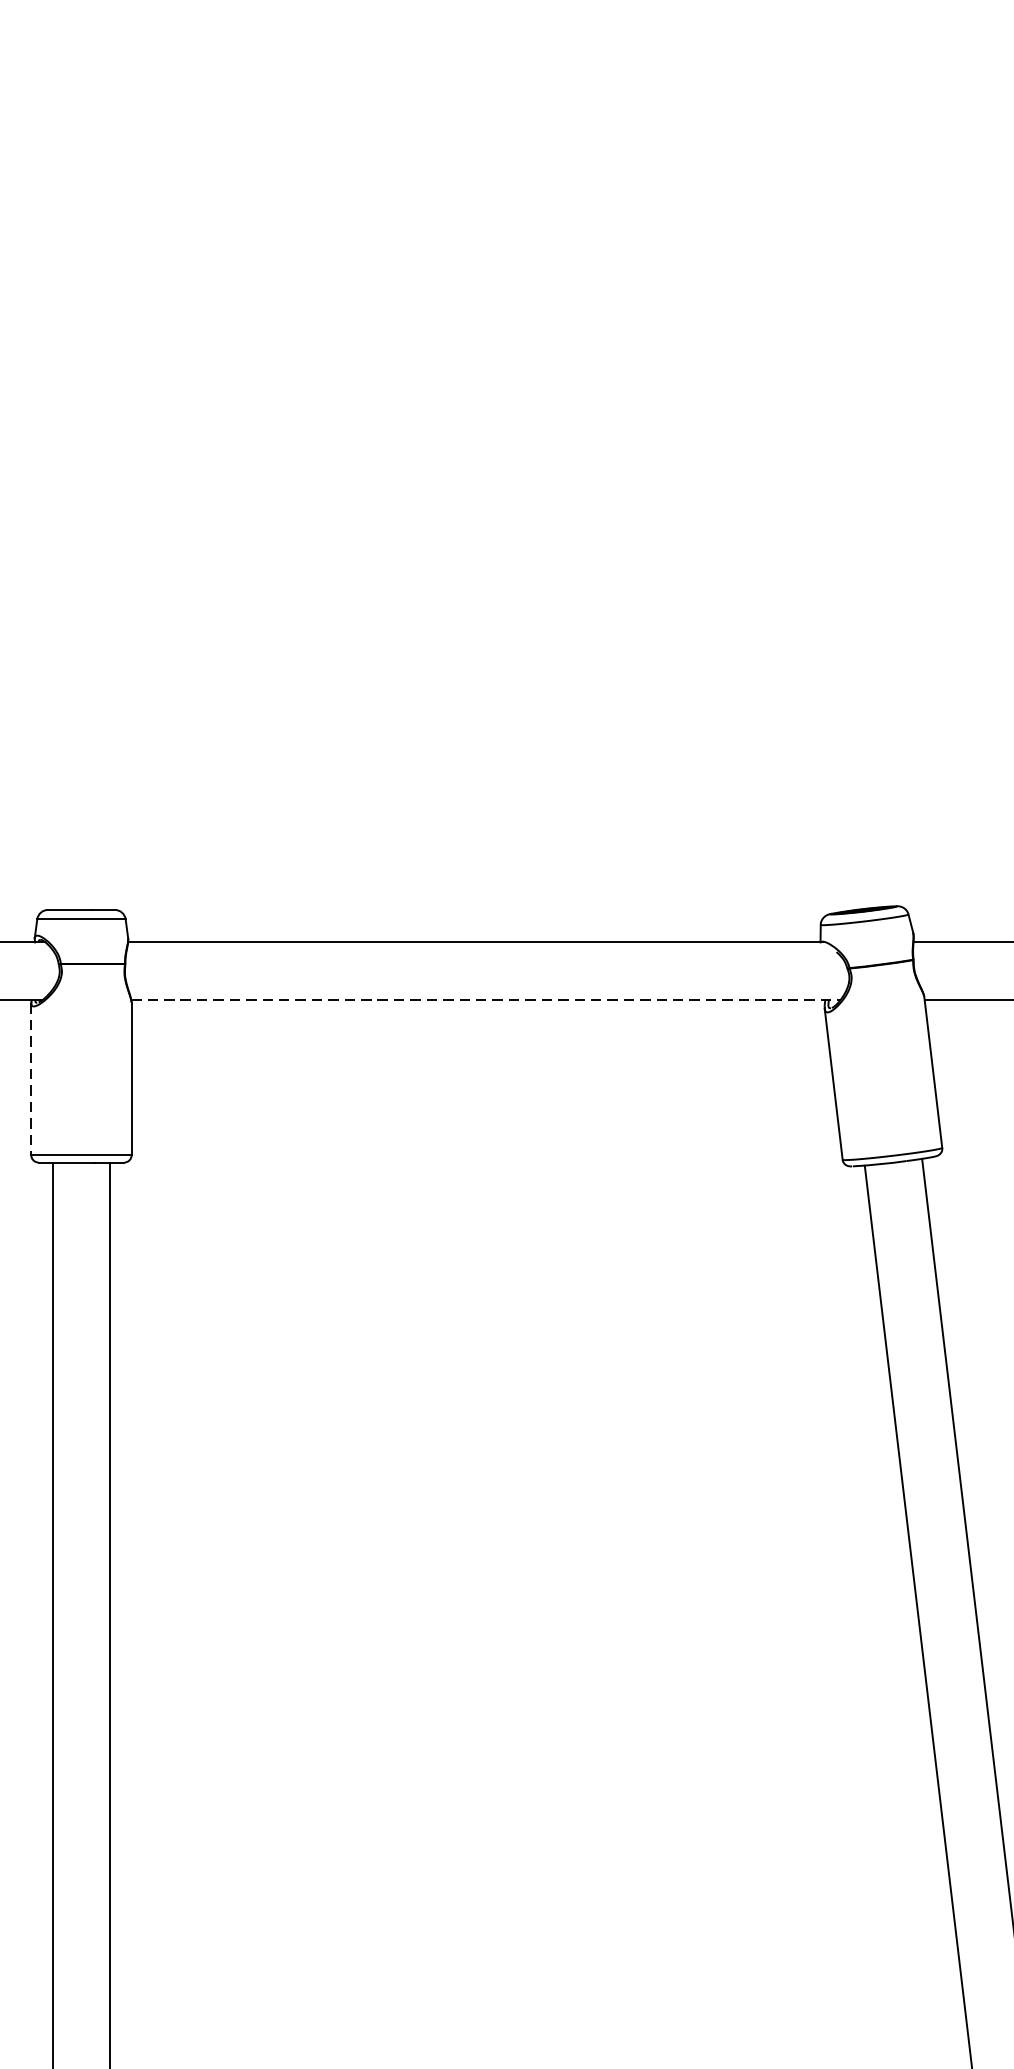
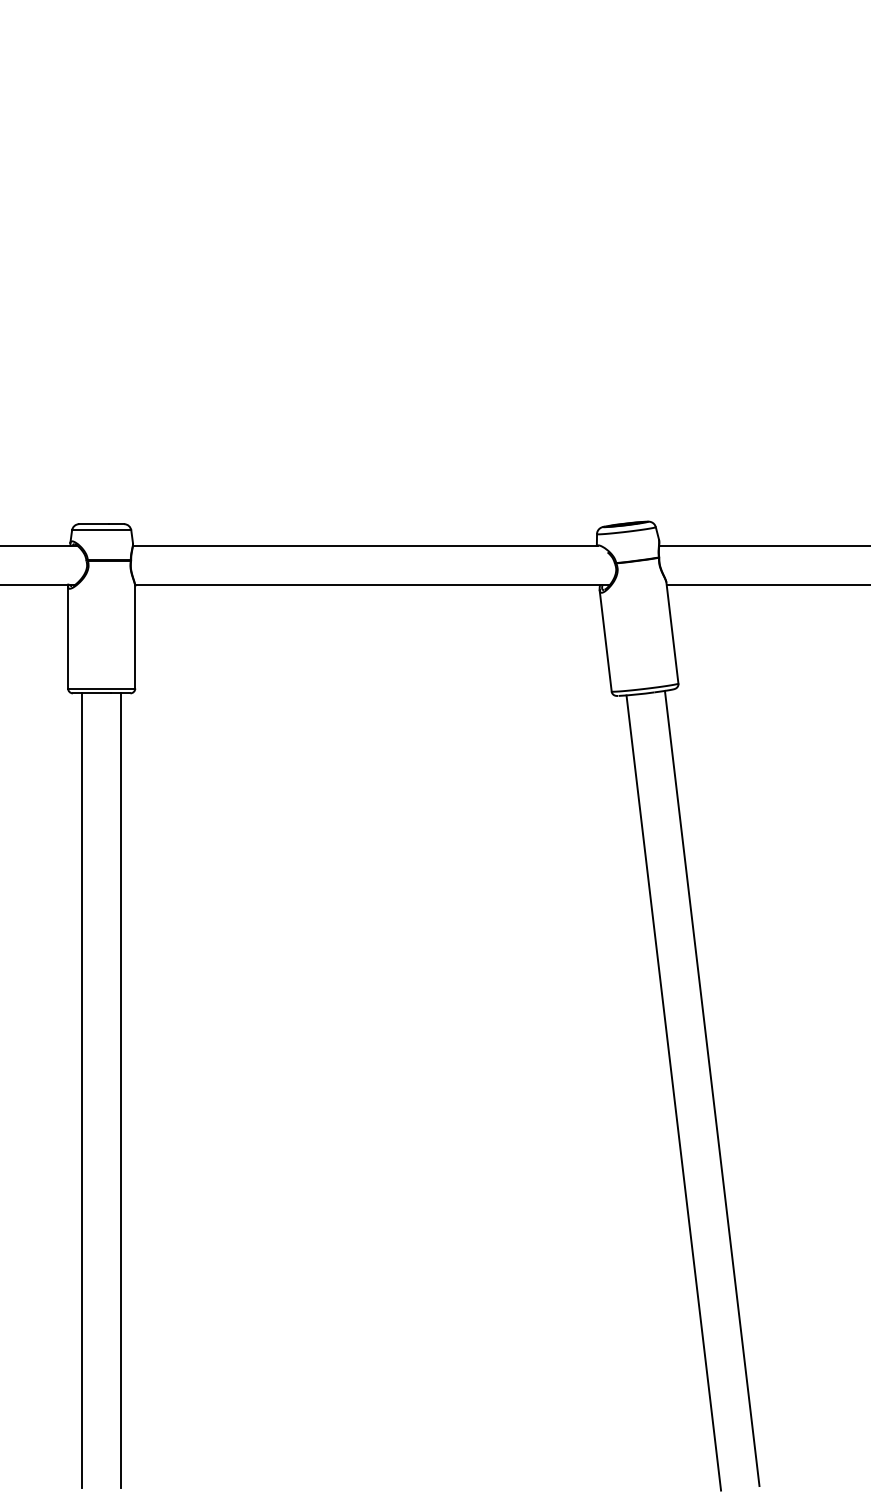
line: (485, 1000) -> (372, 584), dashed -> solid
line: (31, 1079) -> (68, 637), dashed -> solid

